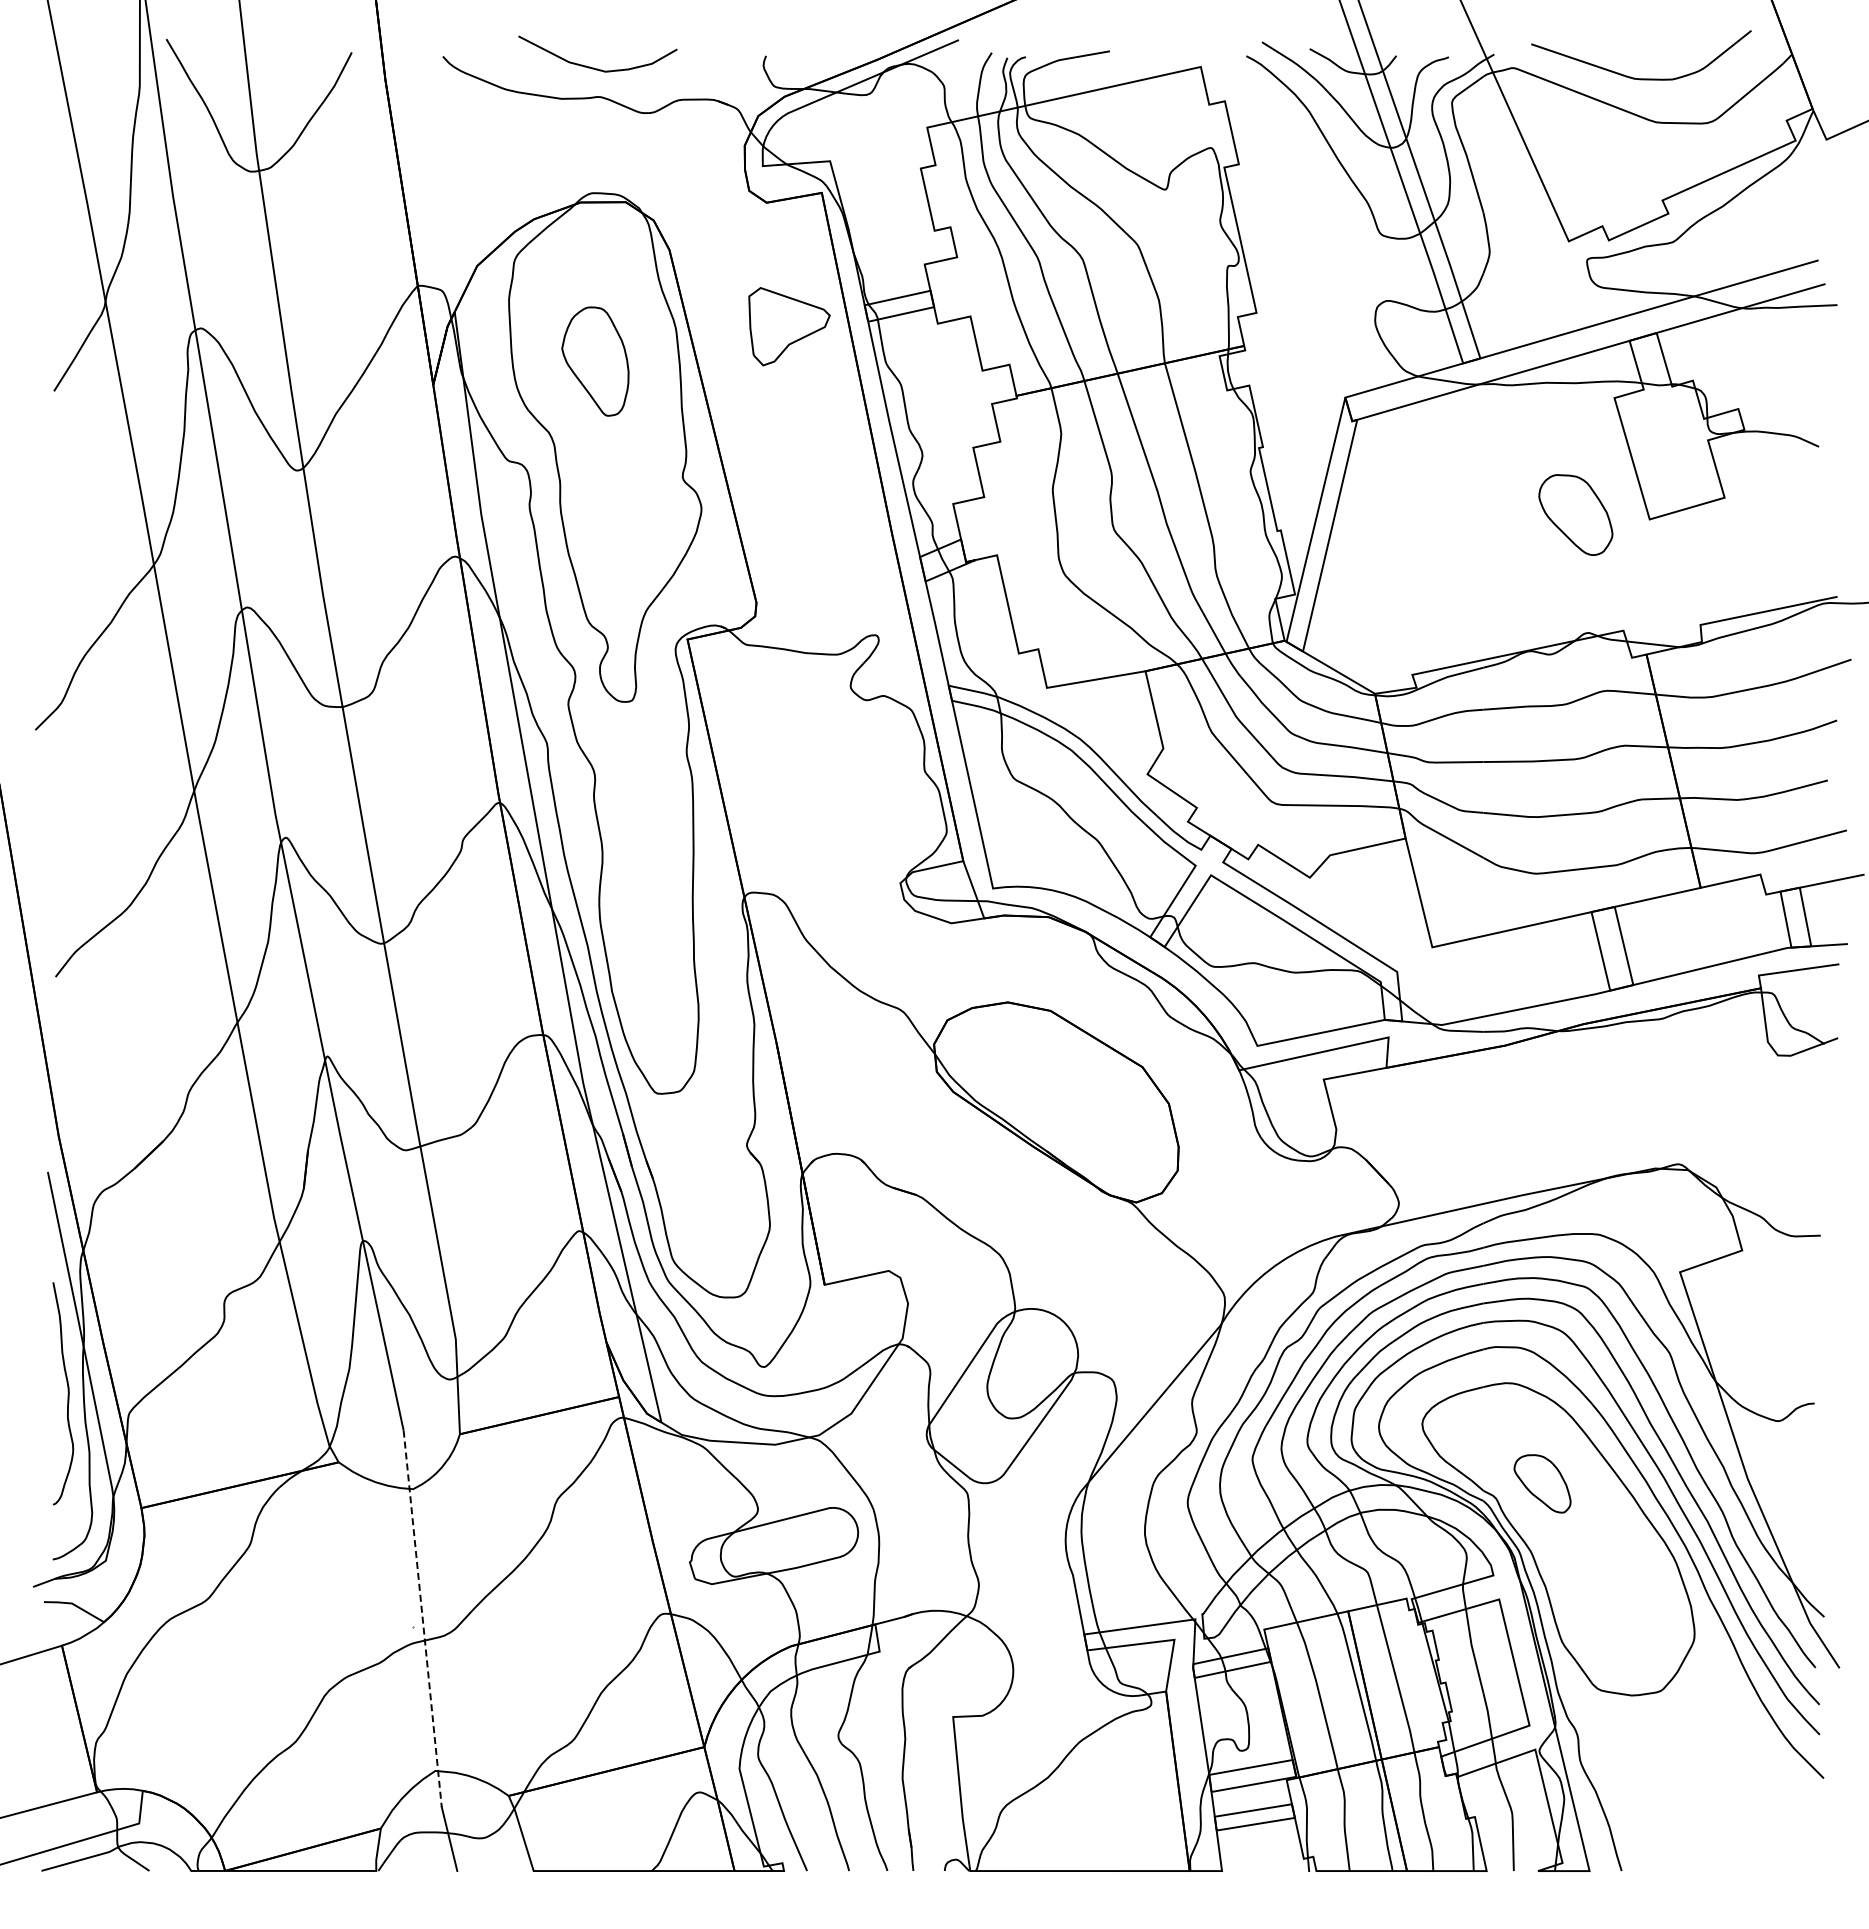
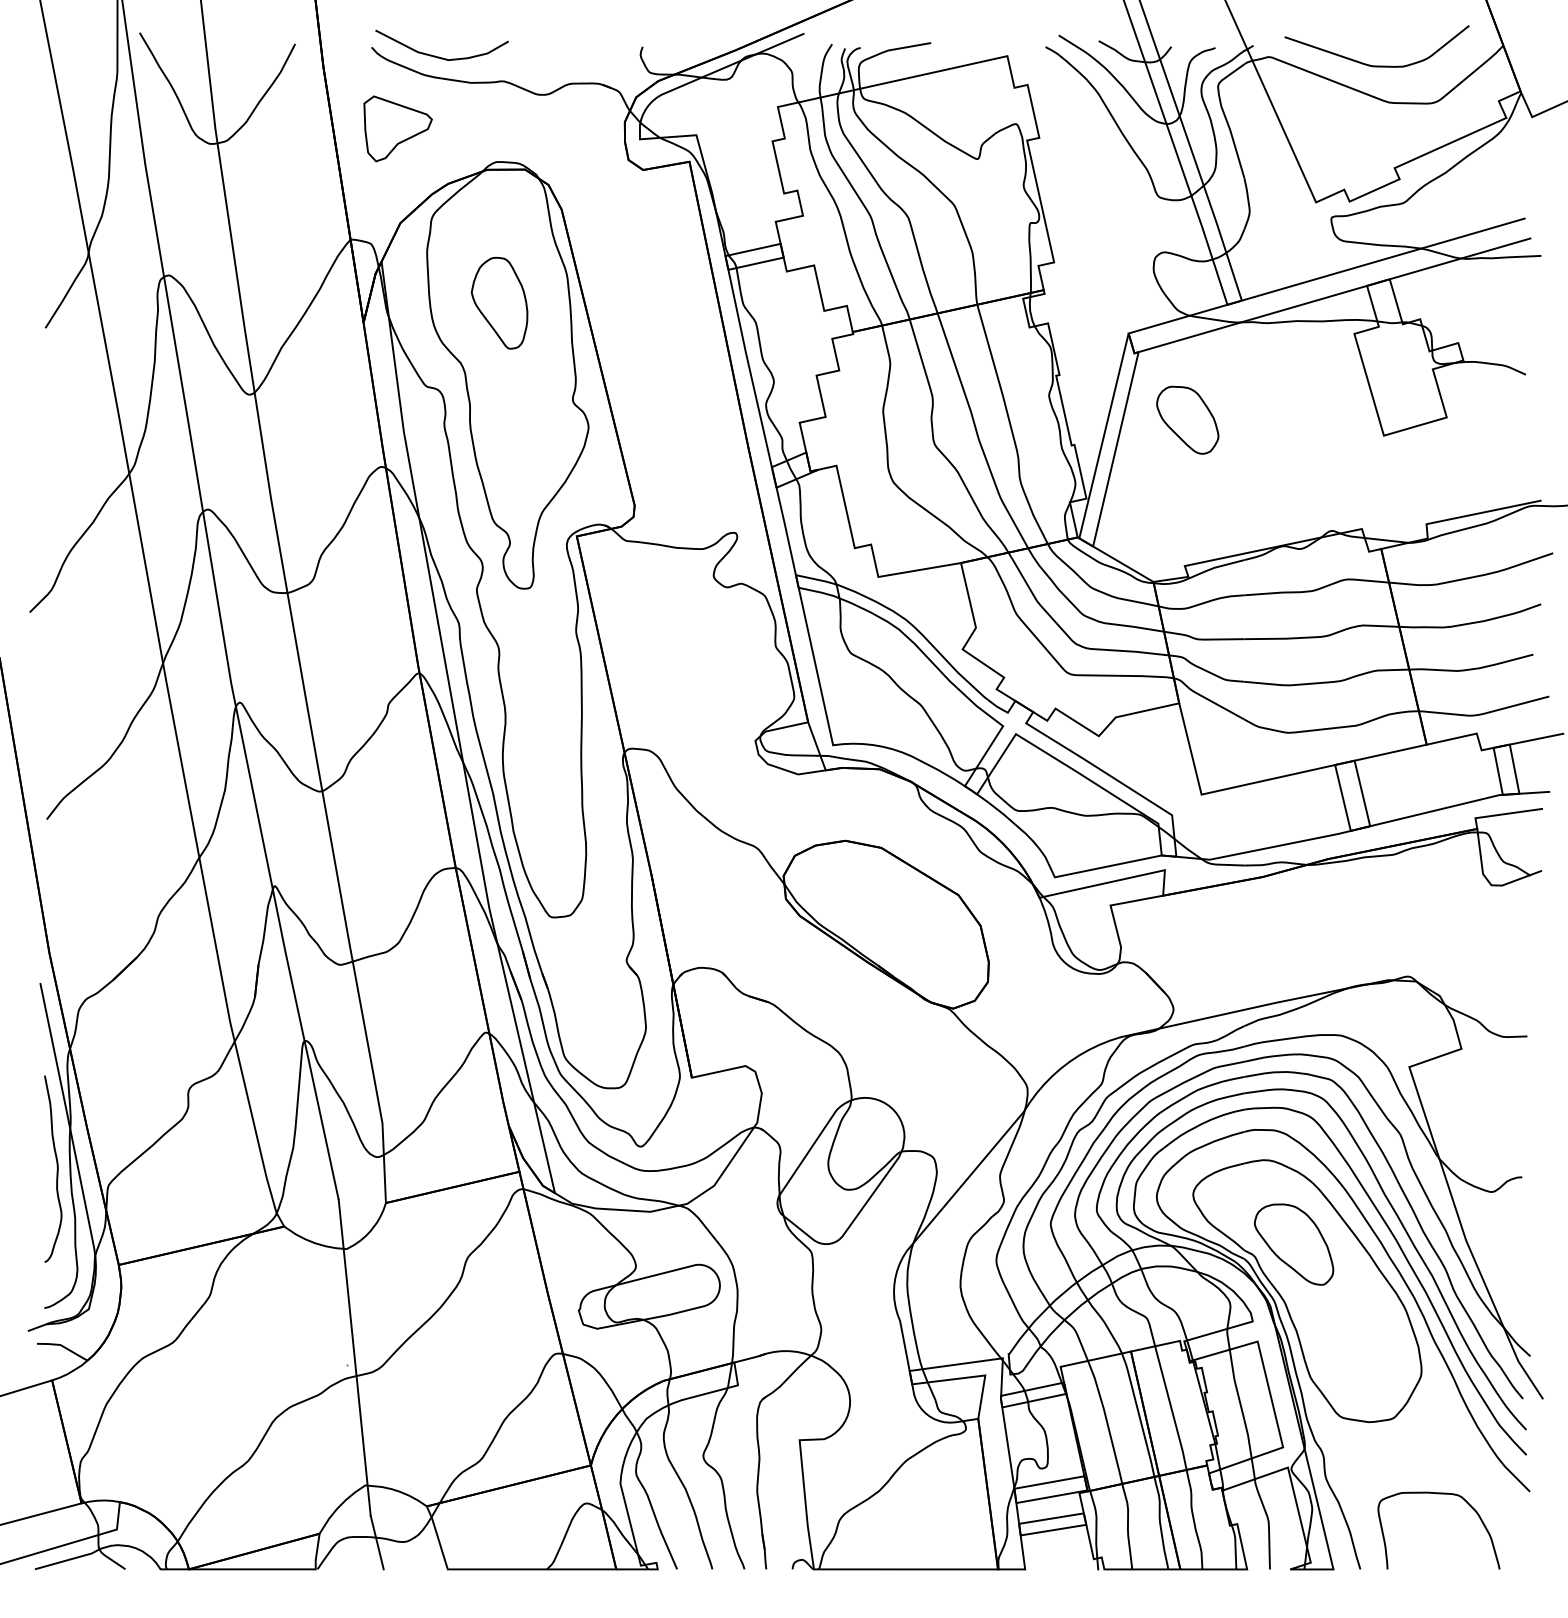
curve: (594, 67) -> (439, 56), moved
part: (789, 326) -> (398, 128), moved
part: (1575, 514) -> (1187, 419), moved
part: (1542, 1483) -> (1293, 1244), size x1.67
line: (422, 1619) -> (354, 1358), dashed -> solid
curve: (1715, 1781) -> (1439, 1494), added

